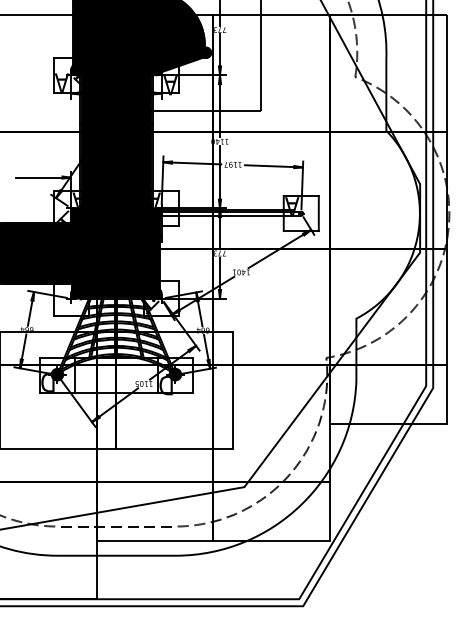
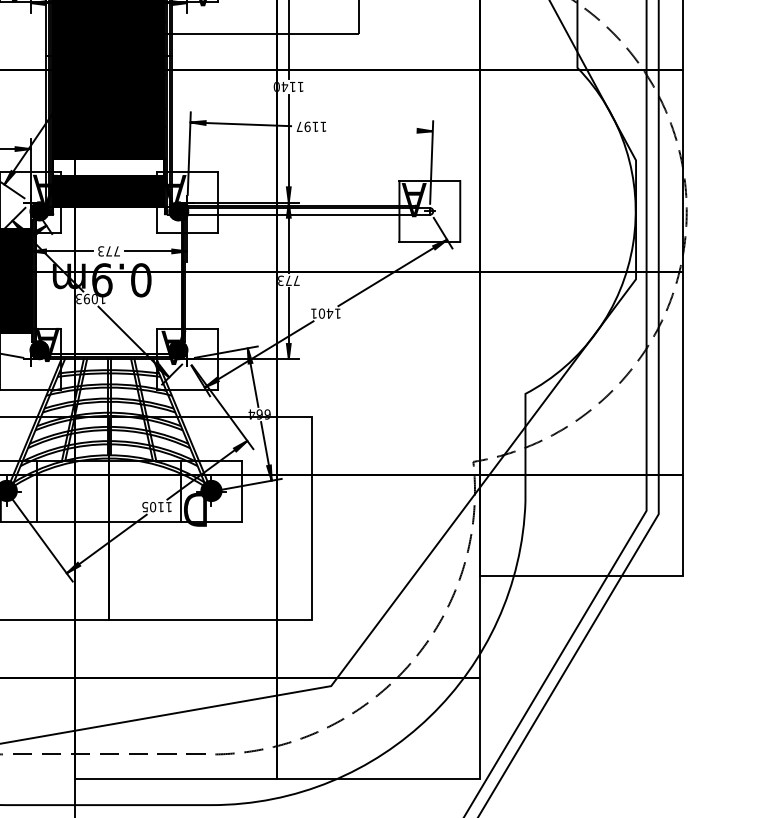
line: (273, 166) -> (381, 129), removed
fill: (115, 187) -> (107, 166), removed
fill: (115, 253) -> (107, 280), removed

